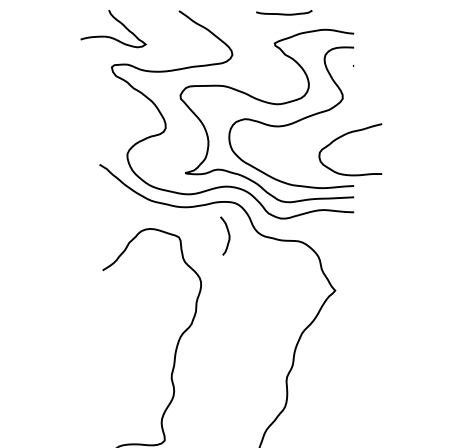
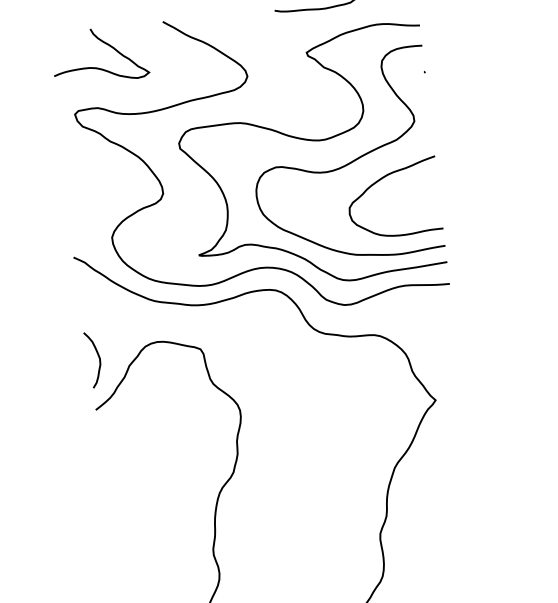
curve: (110, 36) -> (96, 66), moved
curve: (343, 136) -> (381, 180), moved
curve: (228, 235) -> (98, 358), moved

